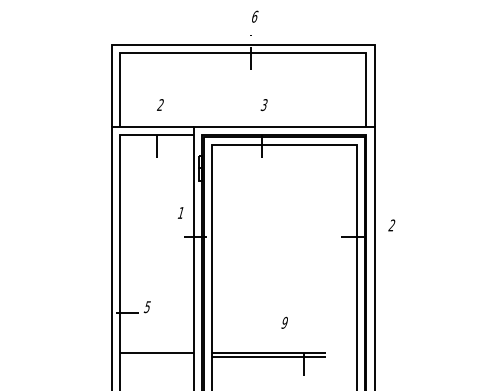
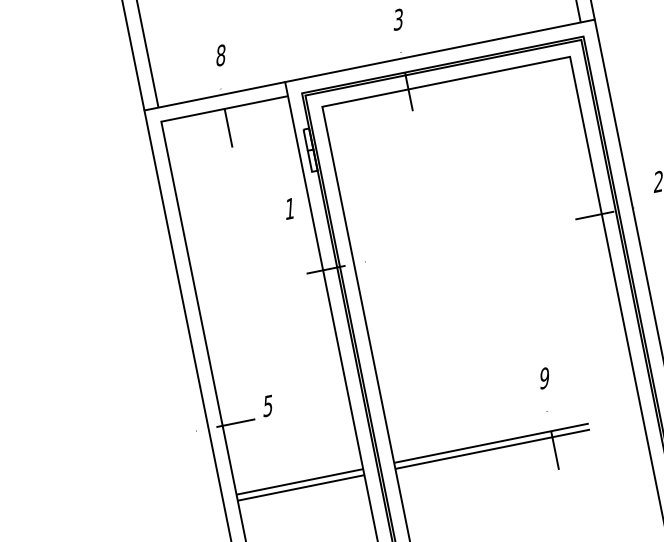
text: (160, 104) -> (220, 54), 2 -> 8
text: (180, 212) -> (288, 208), moved
text: (284, 322) -> (543, 377), moved
line: (156, 356) -> (300, 487), added

